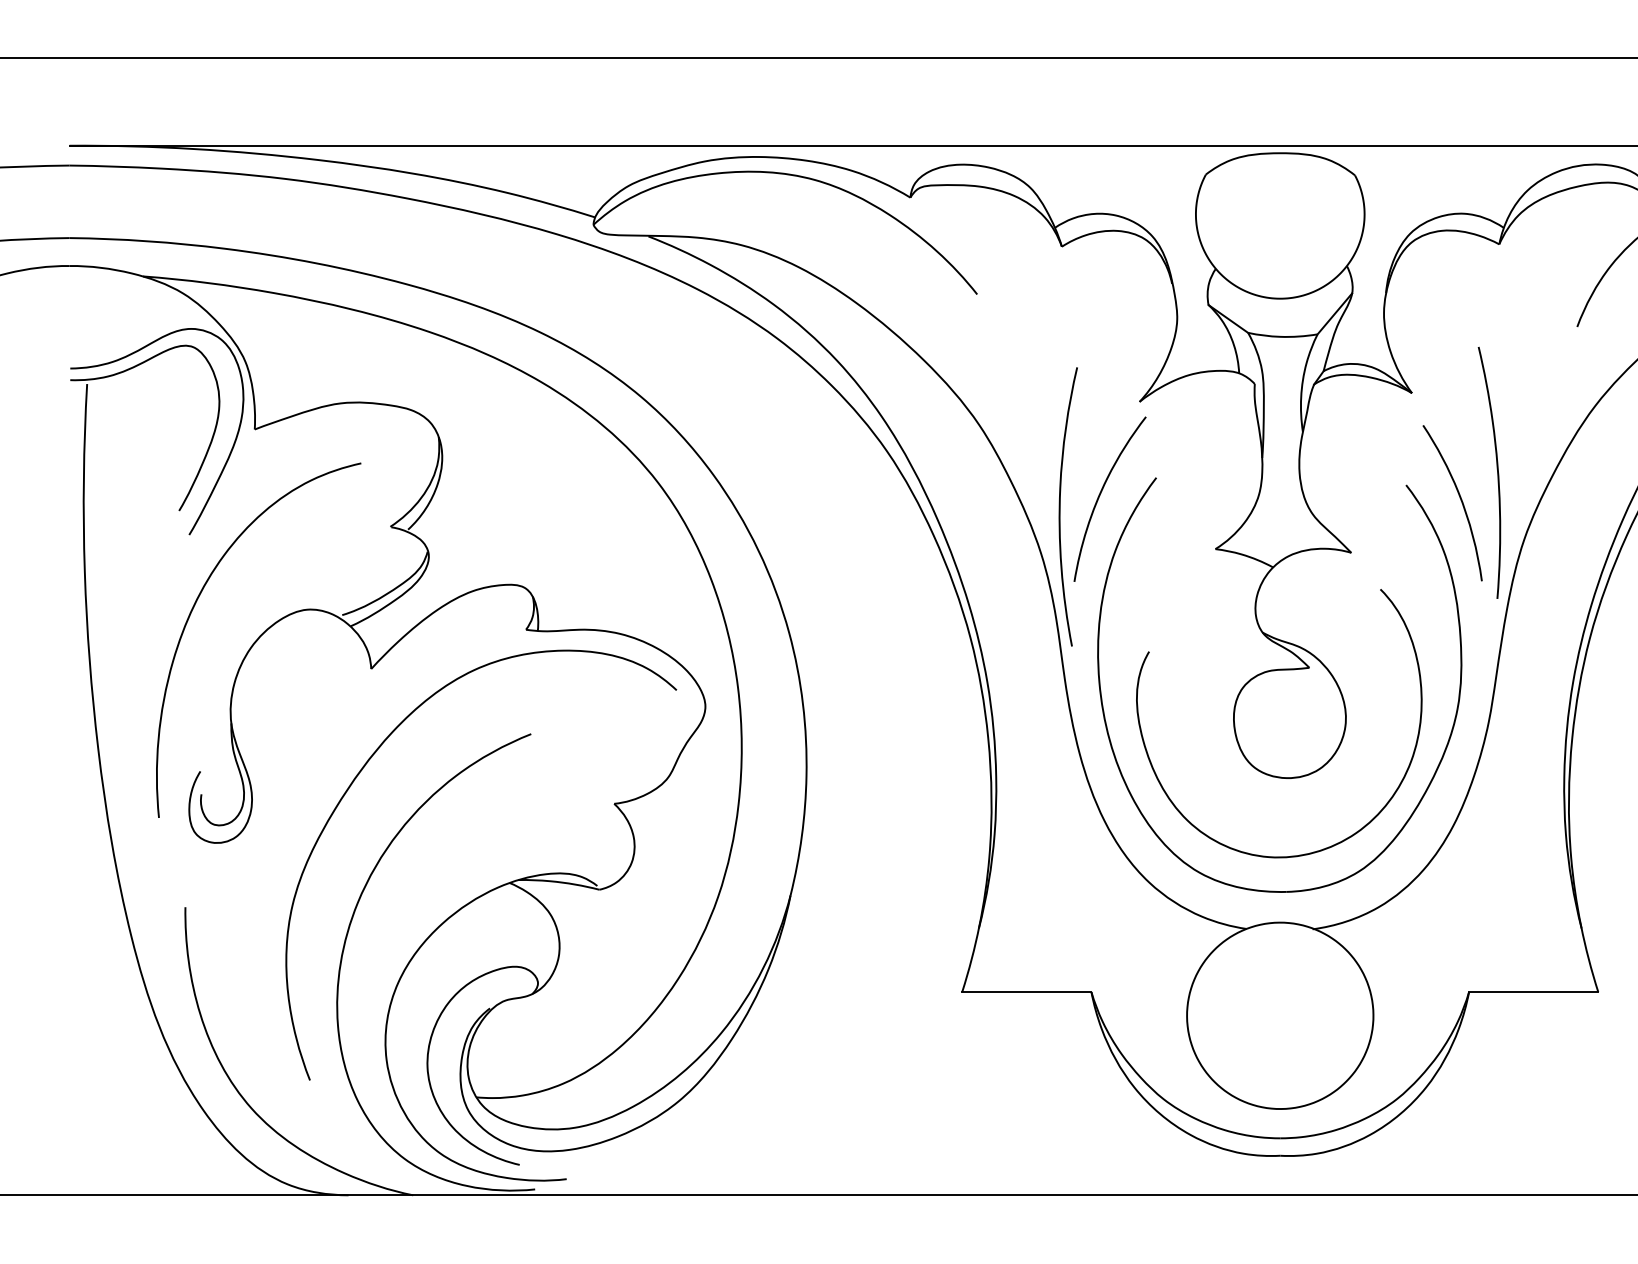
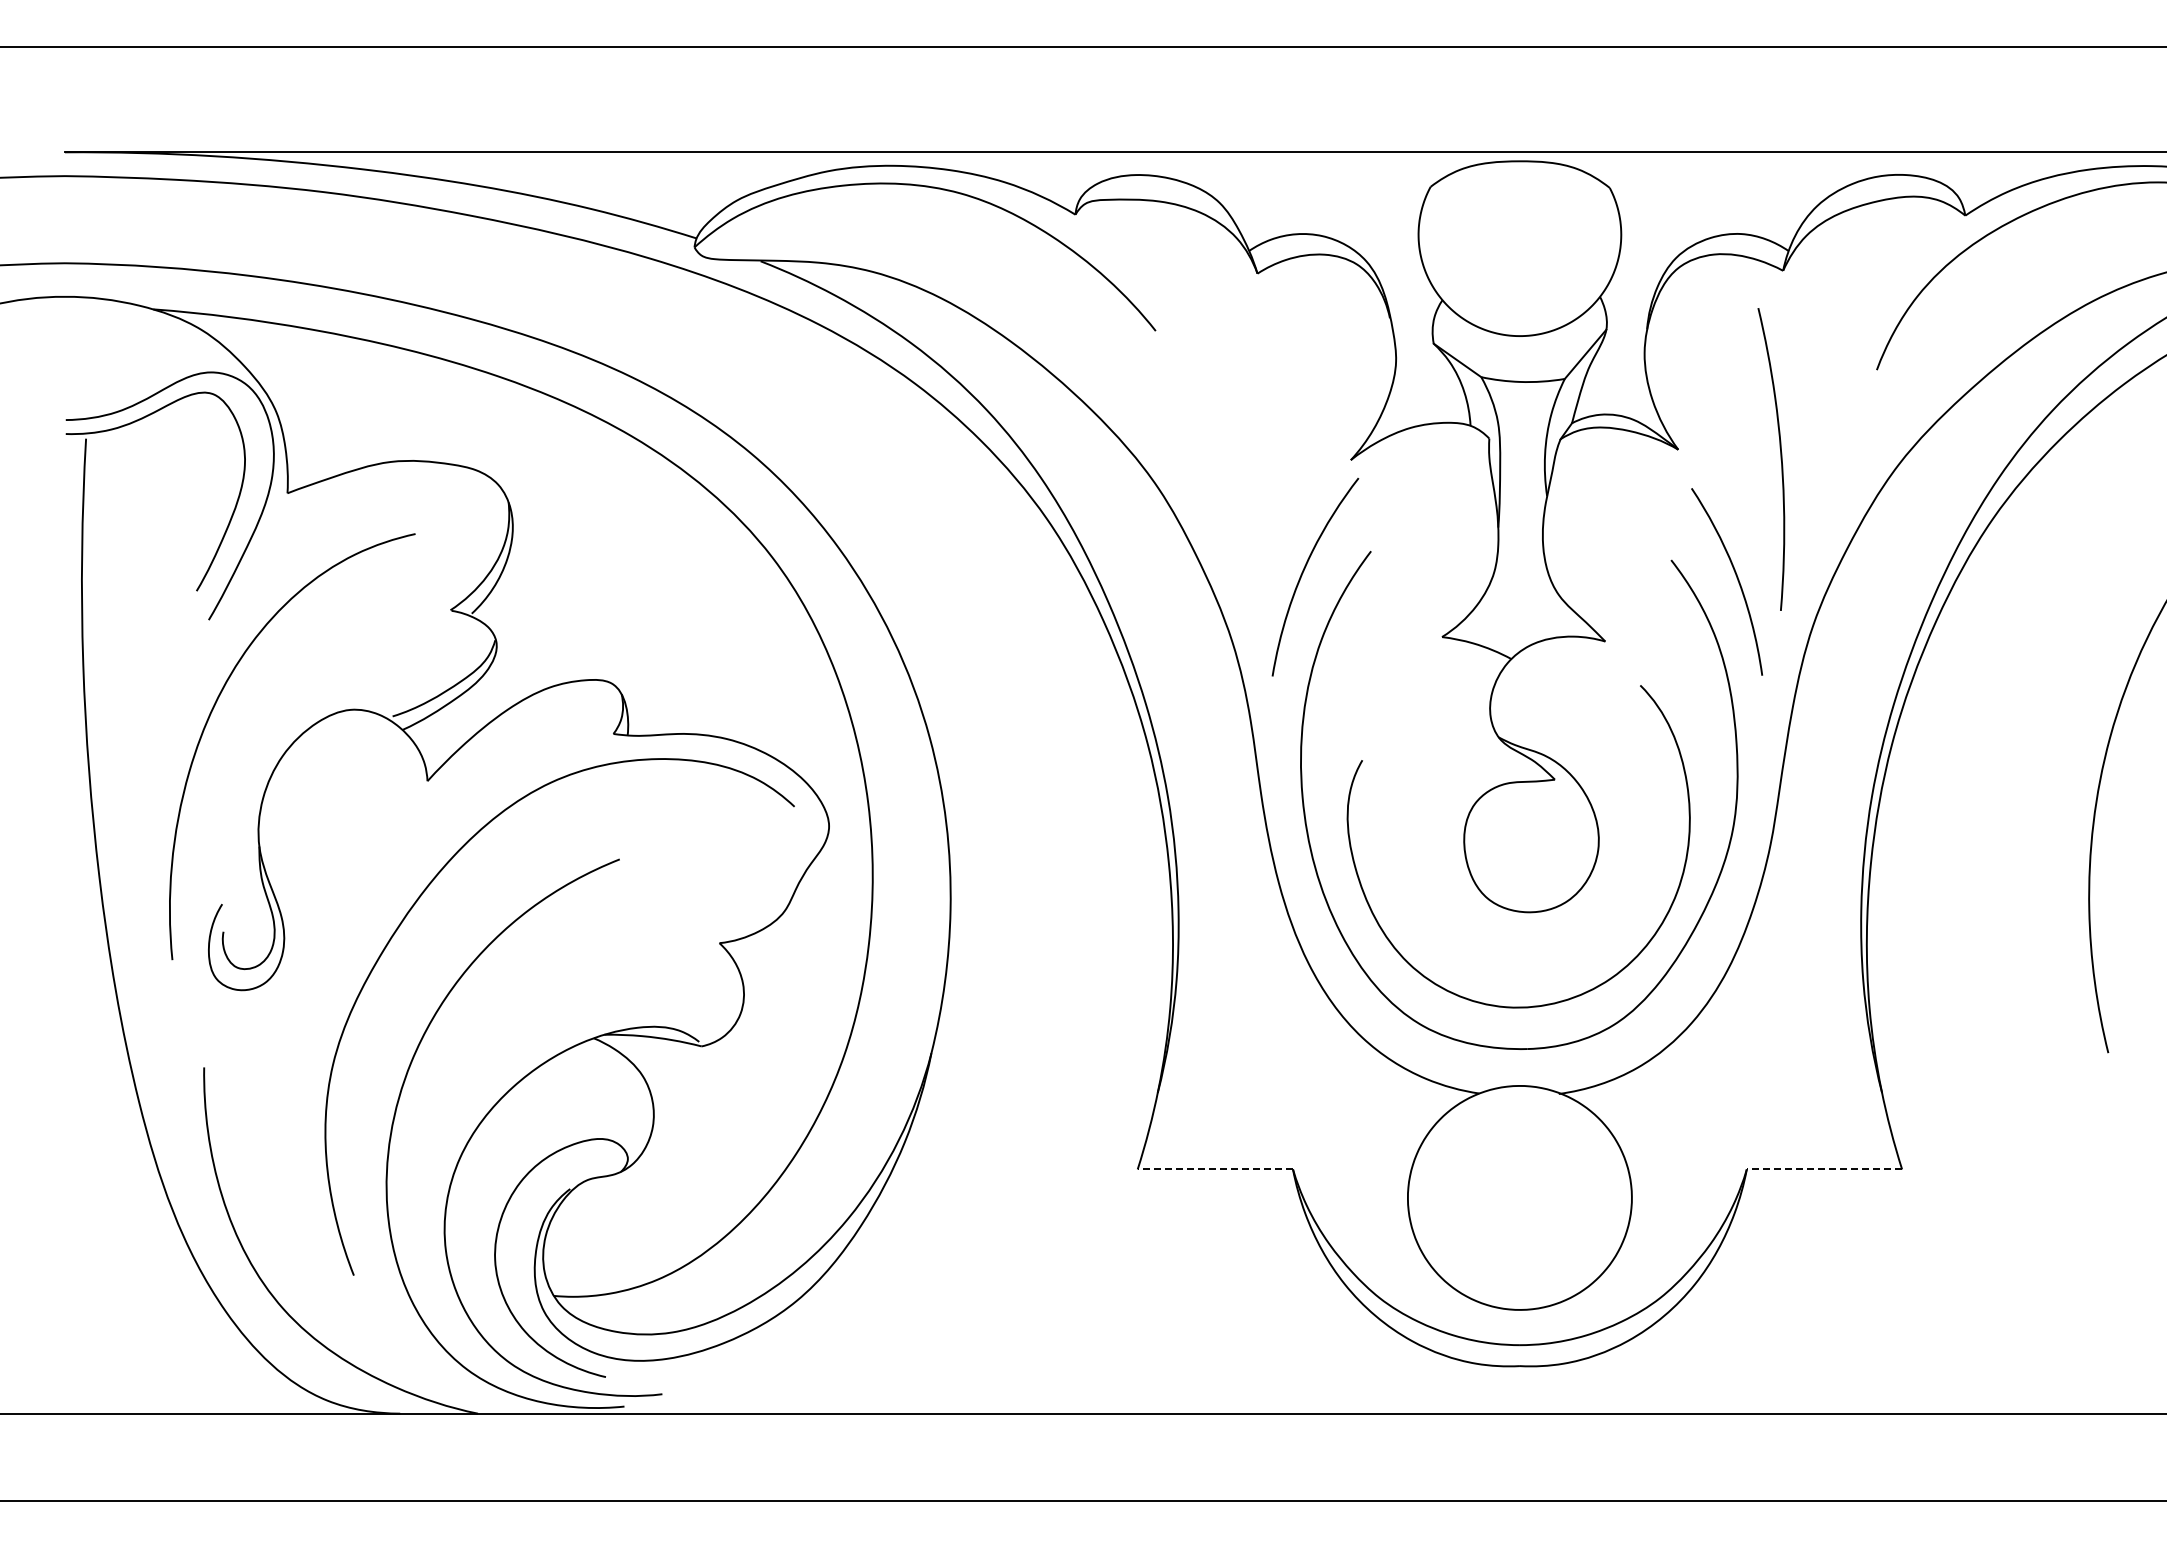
curve: (1497, 472) -> (1780, 459), moved
curve: (1060, 507) -> (1255, 586), removed
line: (1026, 992) -> (1215, 1169), solid -> dashed
line: (1533, 992) -> (1824, 1169), solid -> dashed

